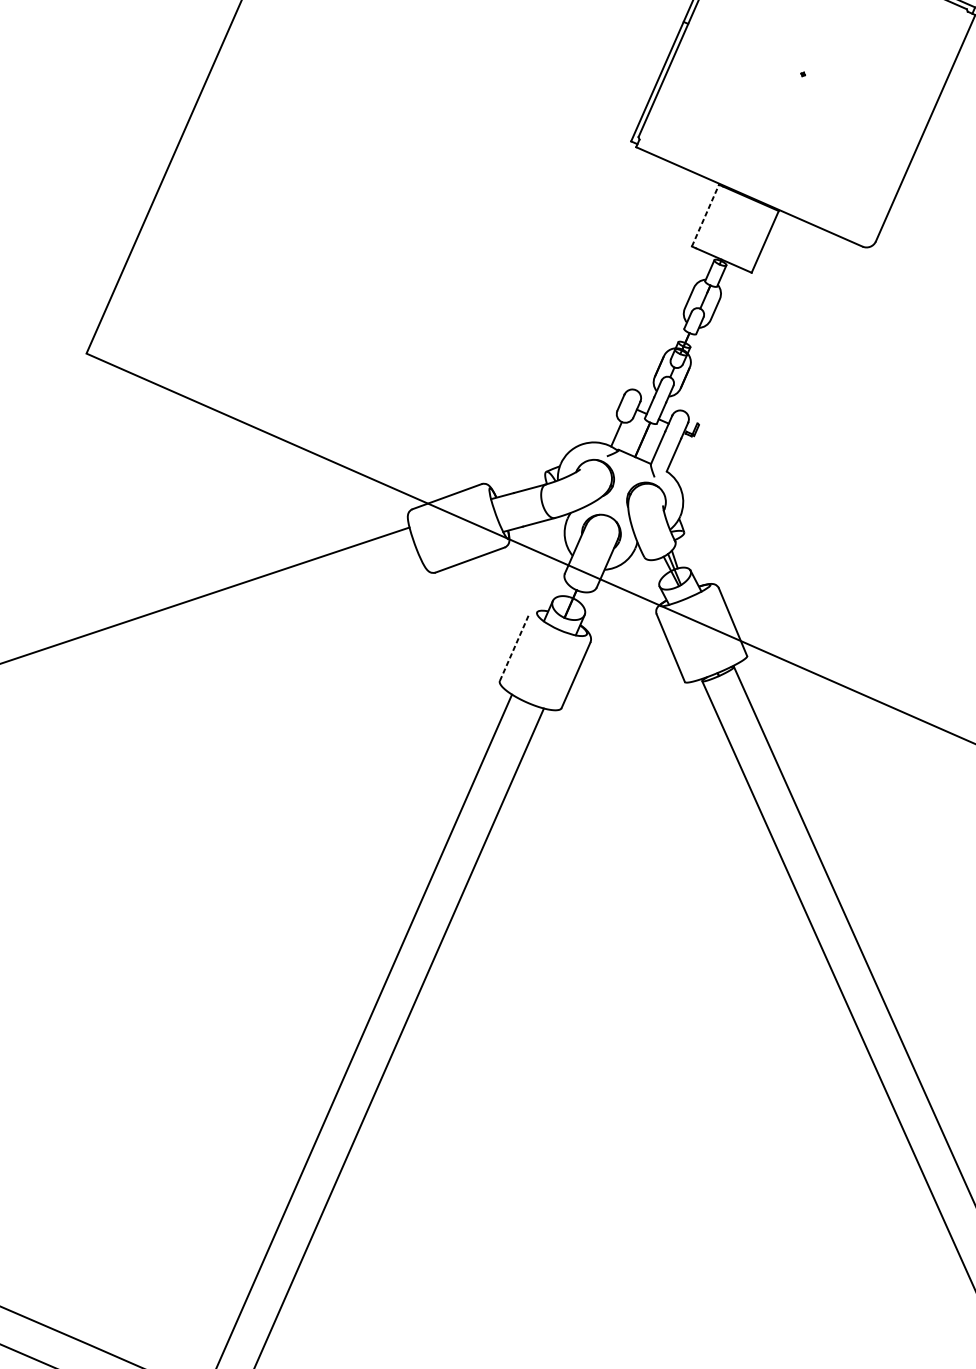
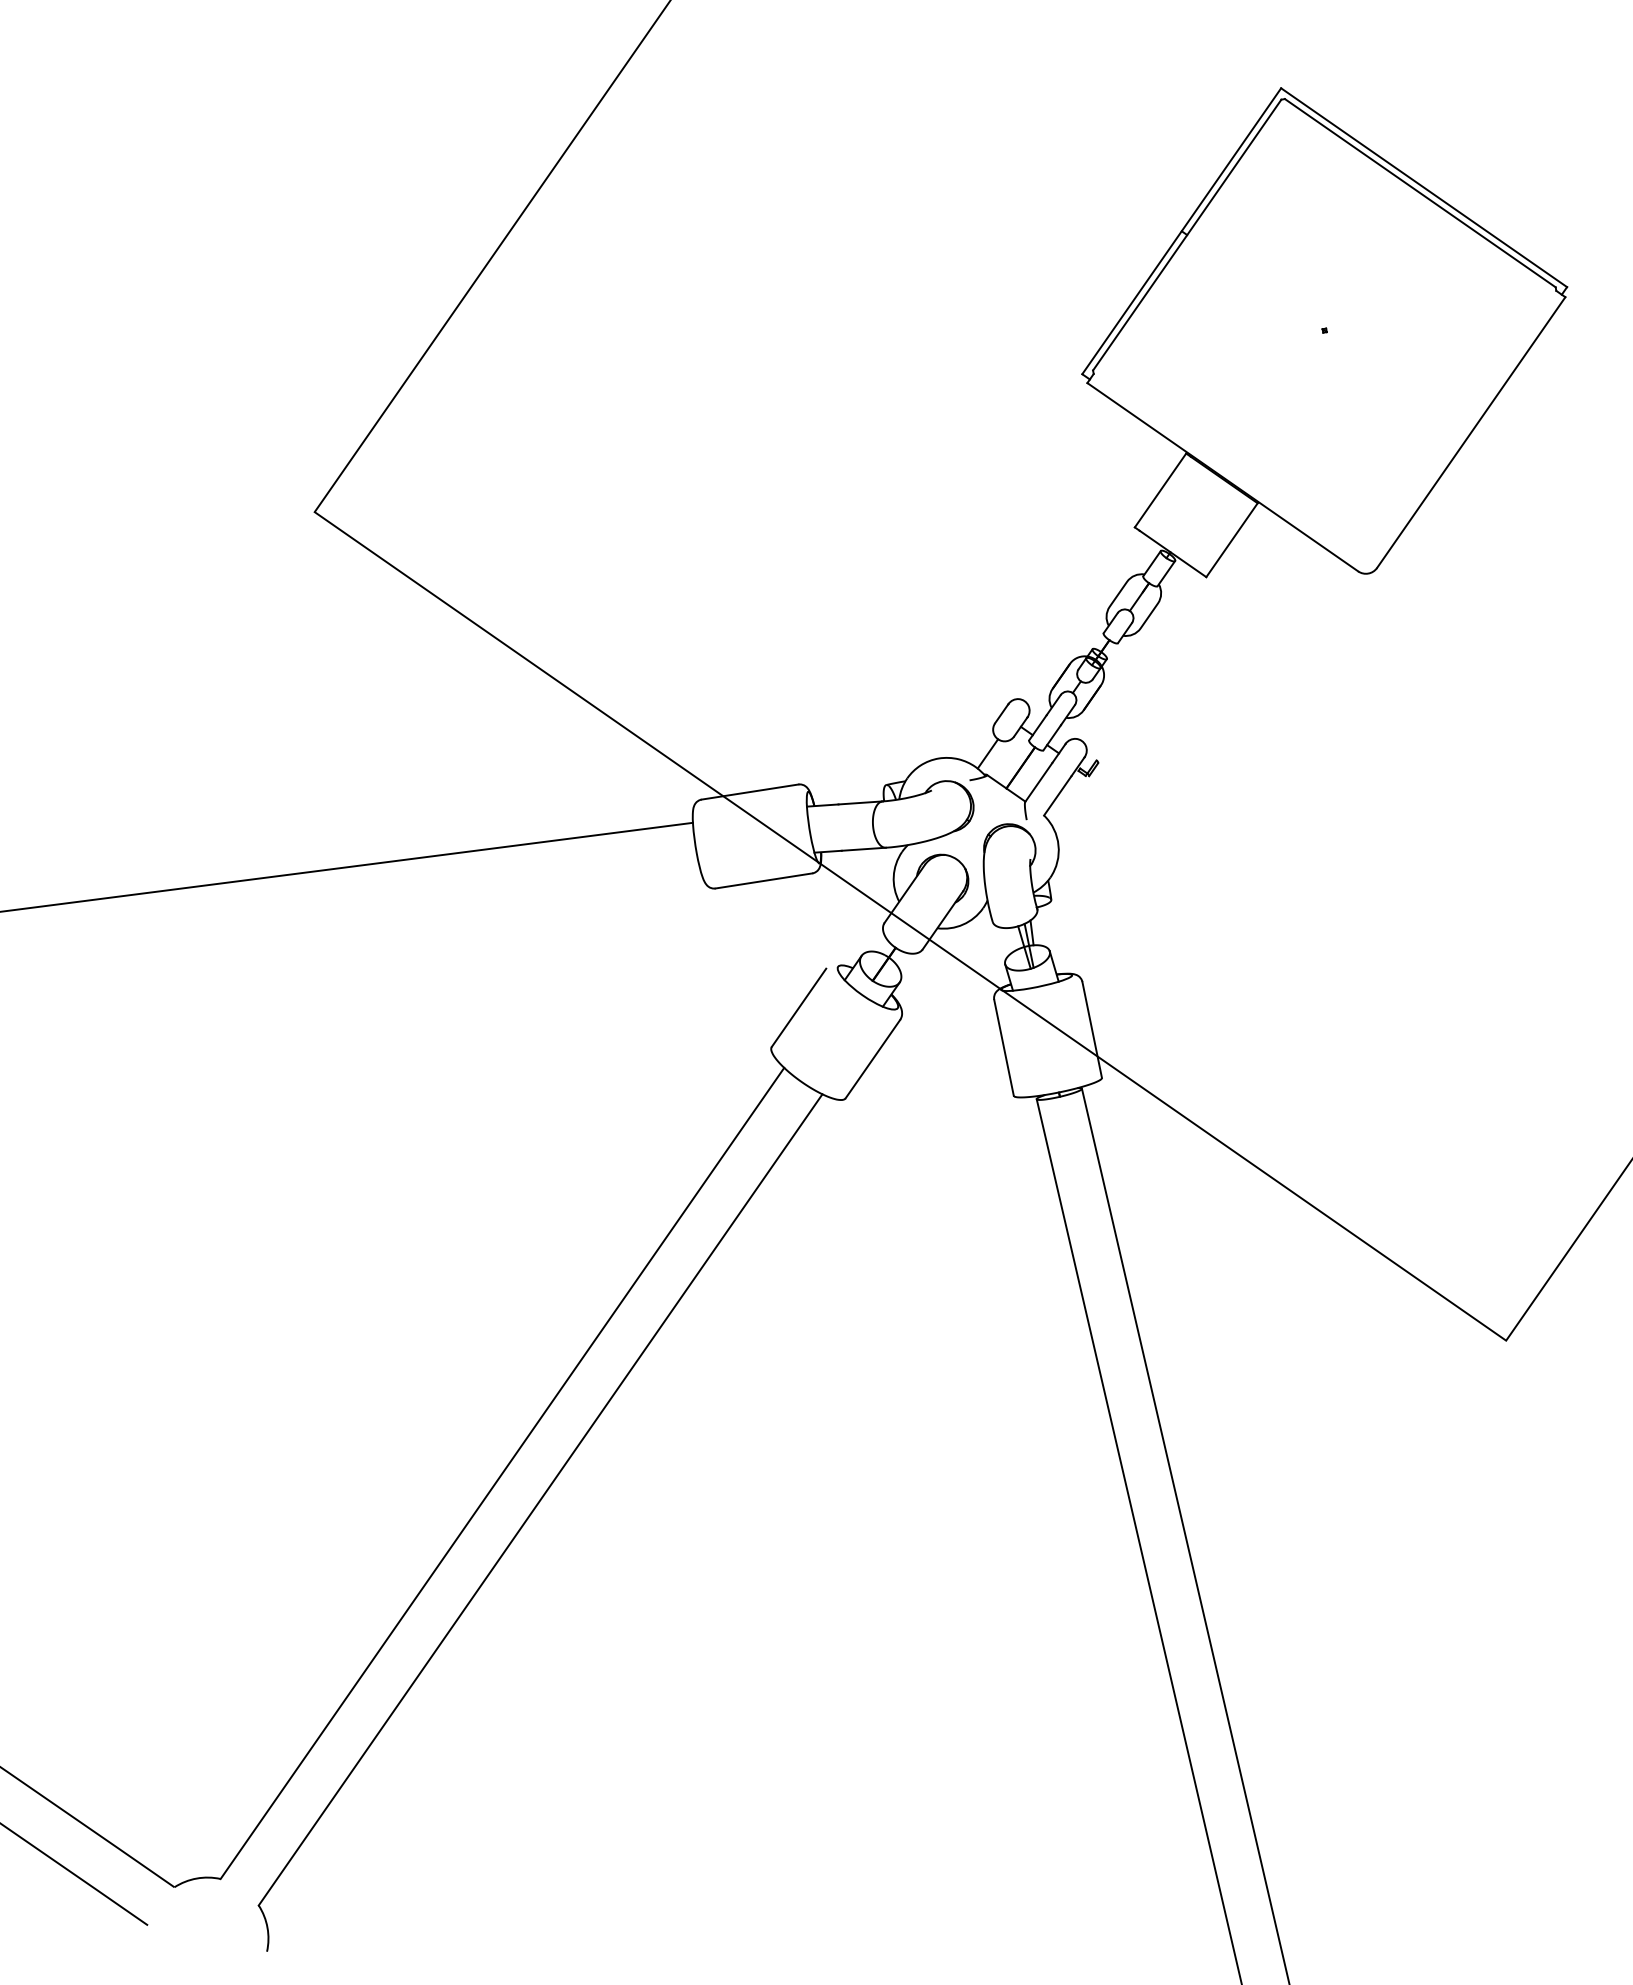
line: (705, 215) -> (1160, 490), dashed -> solid
line: (514, 647) -> (799, 1007), dashed -> solid

